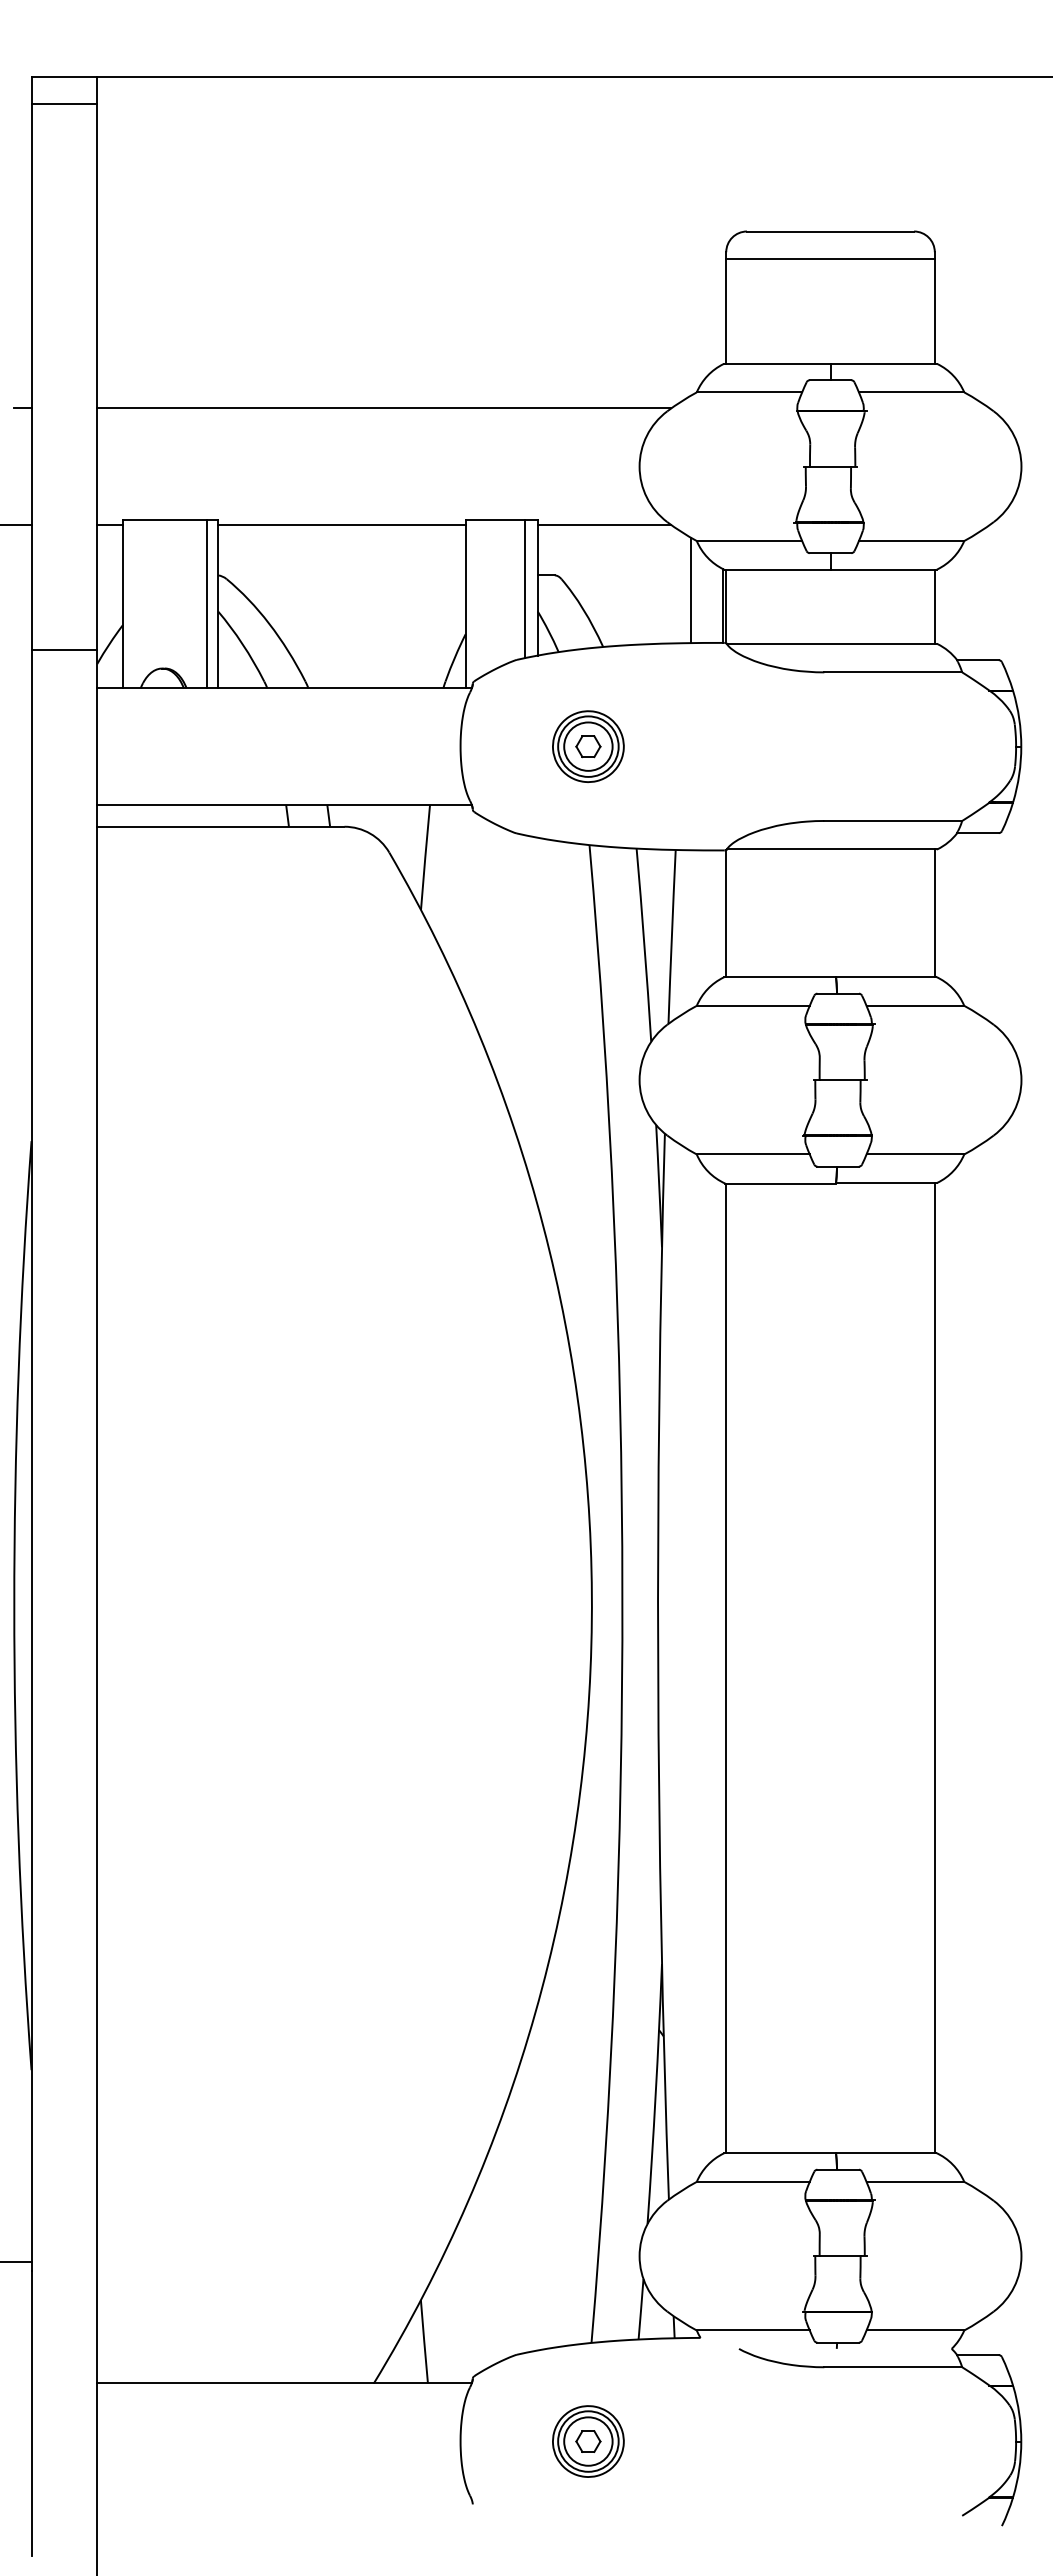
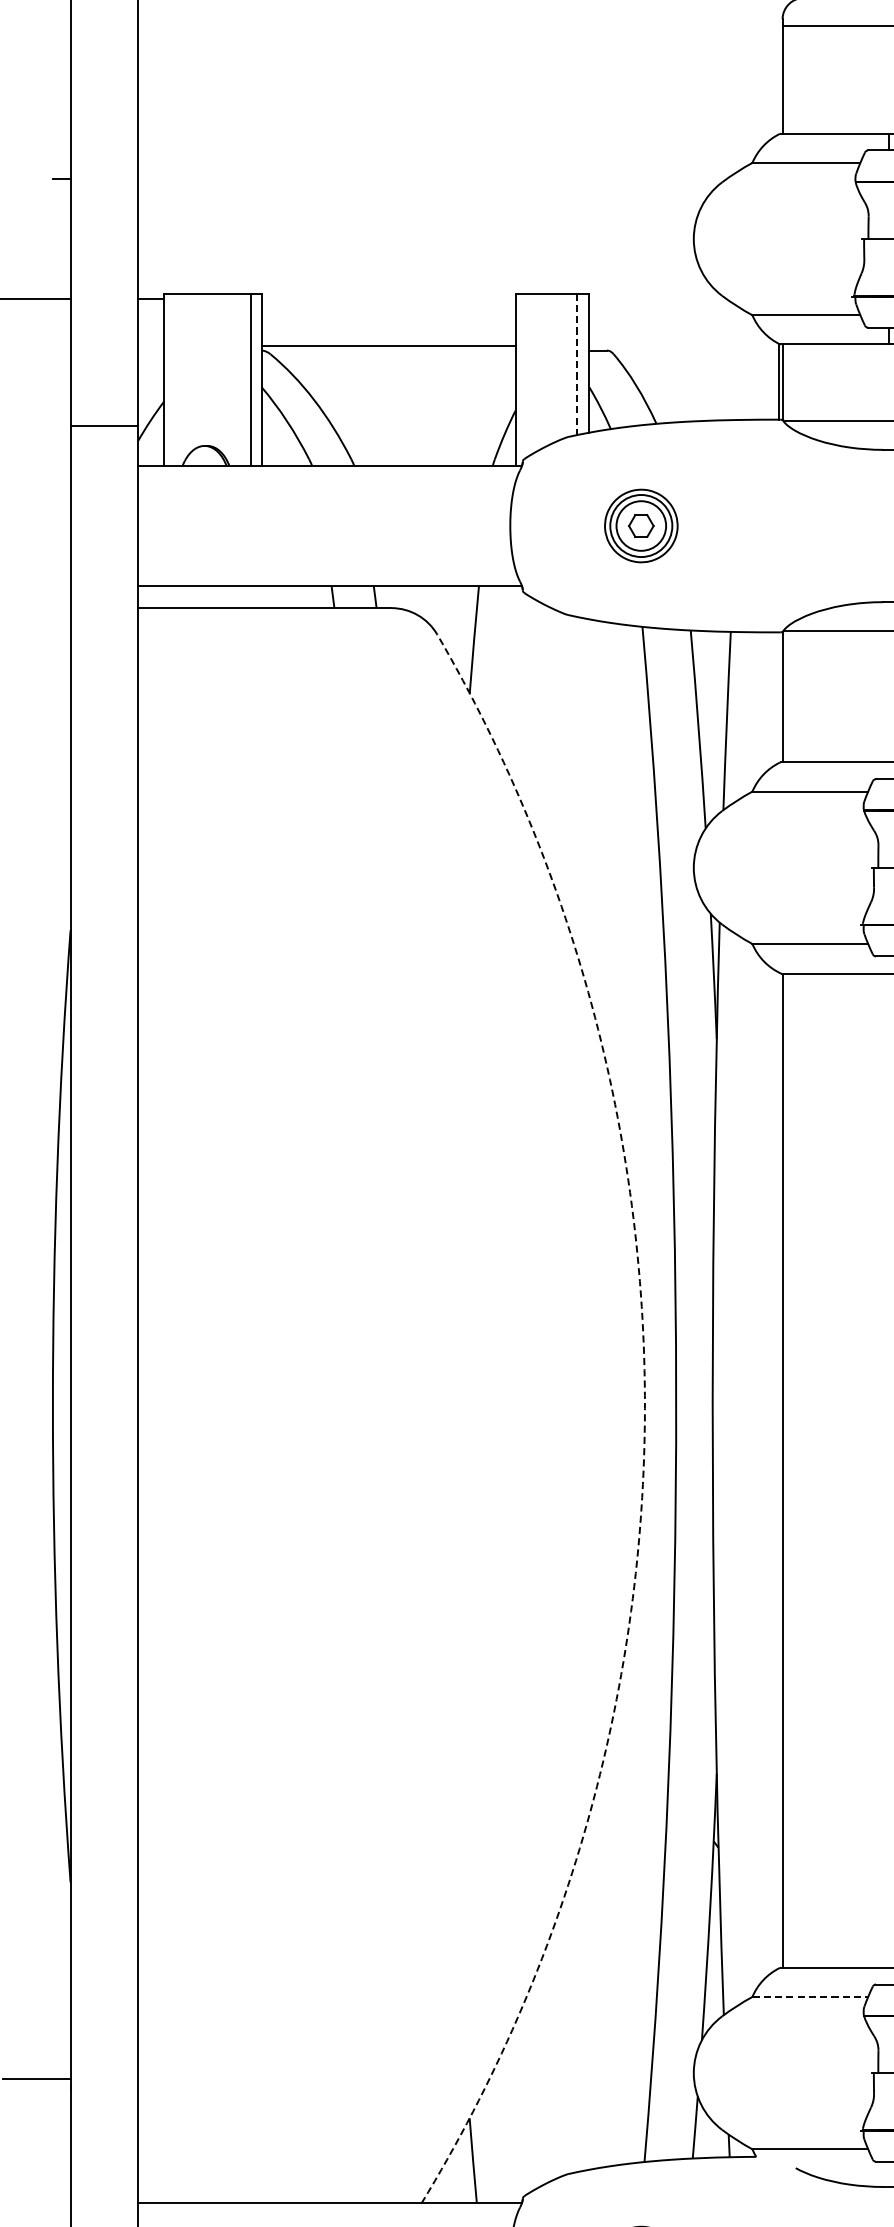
line: (384, 408) -> (432, 179), removed
line: (341, 525) -> (388, 346), moved
line: (604, 525) -> (657, 299), removed
line: (525, 589) -> (576, 364), solid -> dashed
line: (690, 590) -> (745, 365), removed
arc: (591, 1620) -> (644, 1421), solid -> dashed
line: (753, 2181) -> (810, 1996), solid -> dashed

